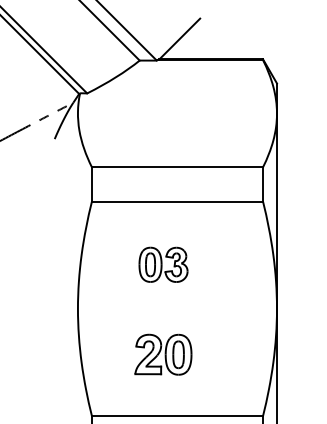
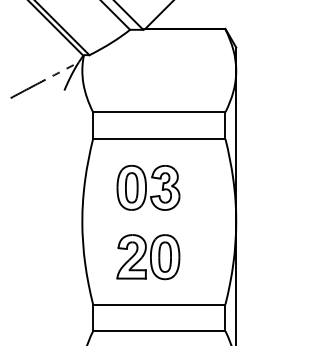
part: (163, 264) -> (148, 187), size x1.67
part: (163, 355) -> (148, 257), size x1.43

